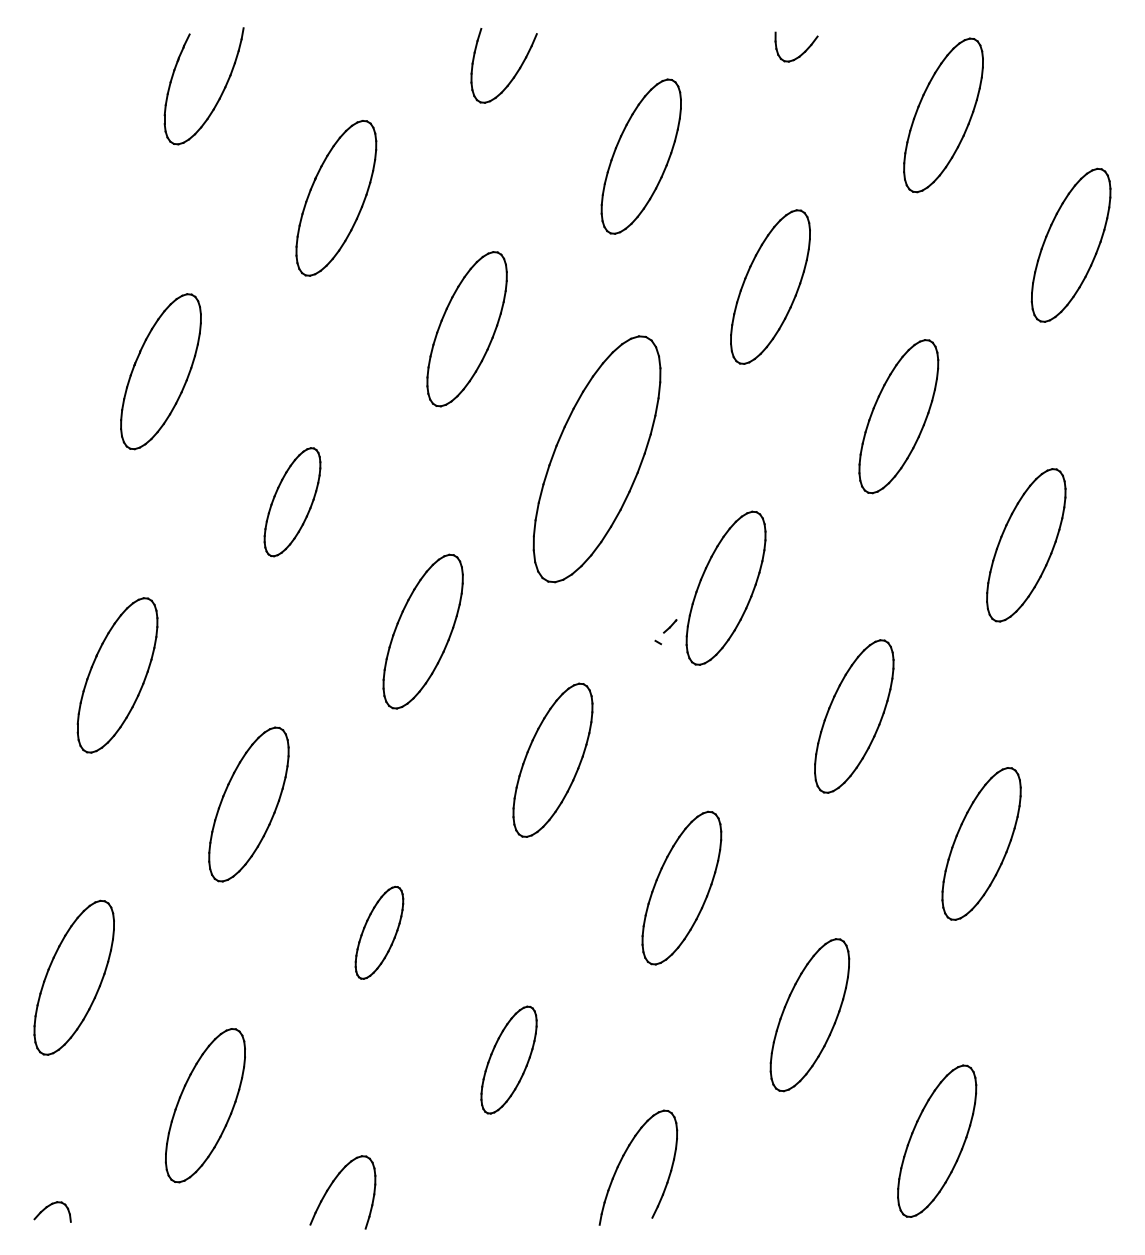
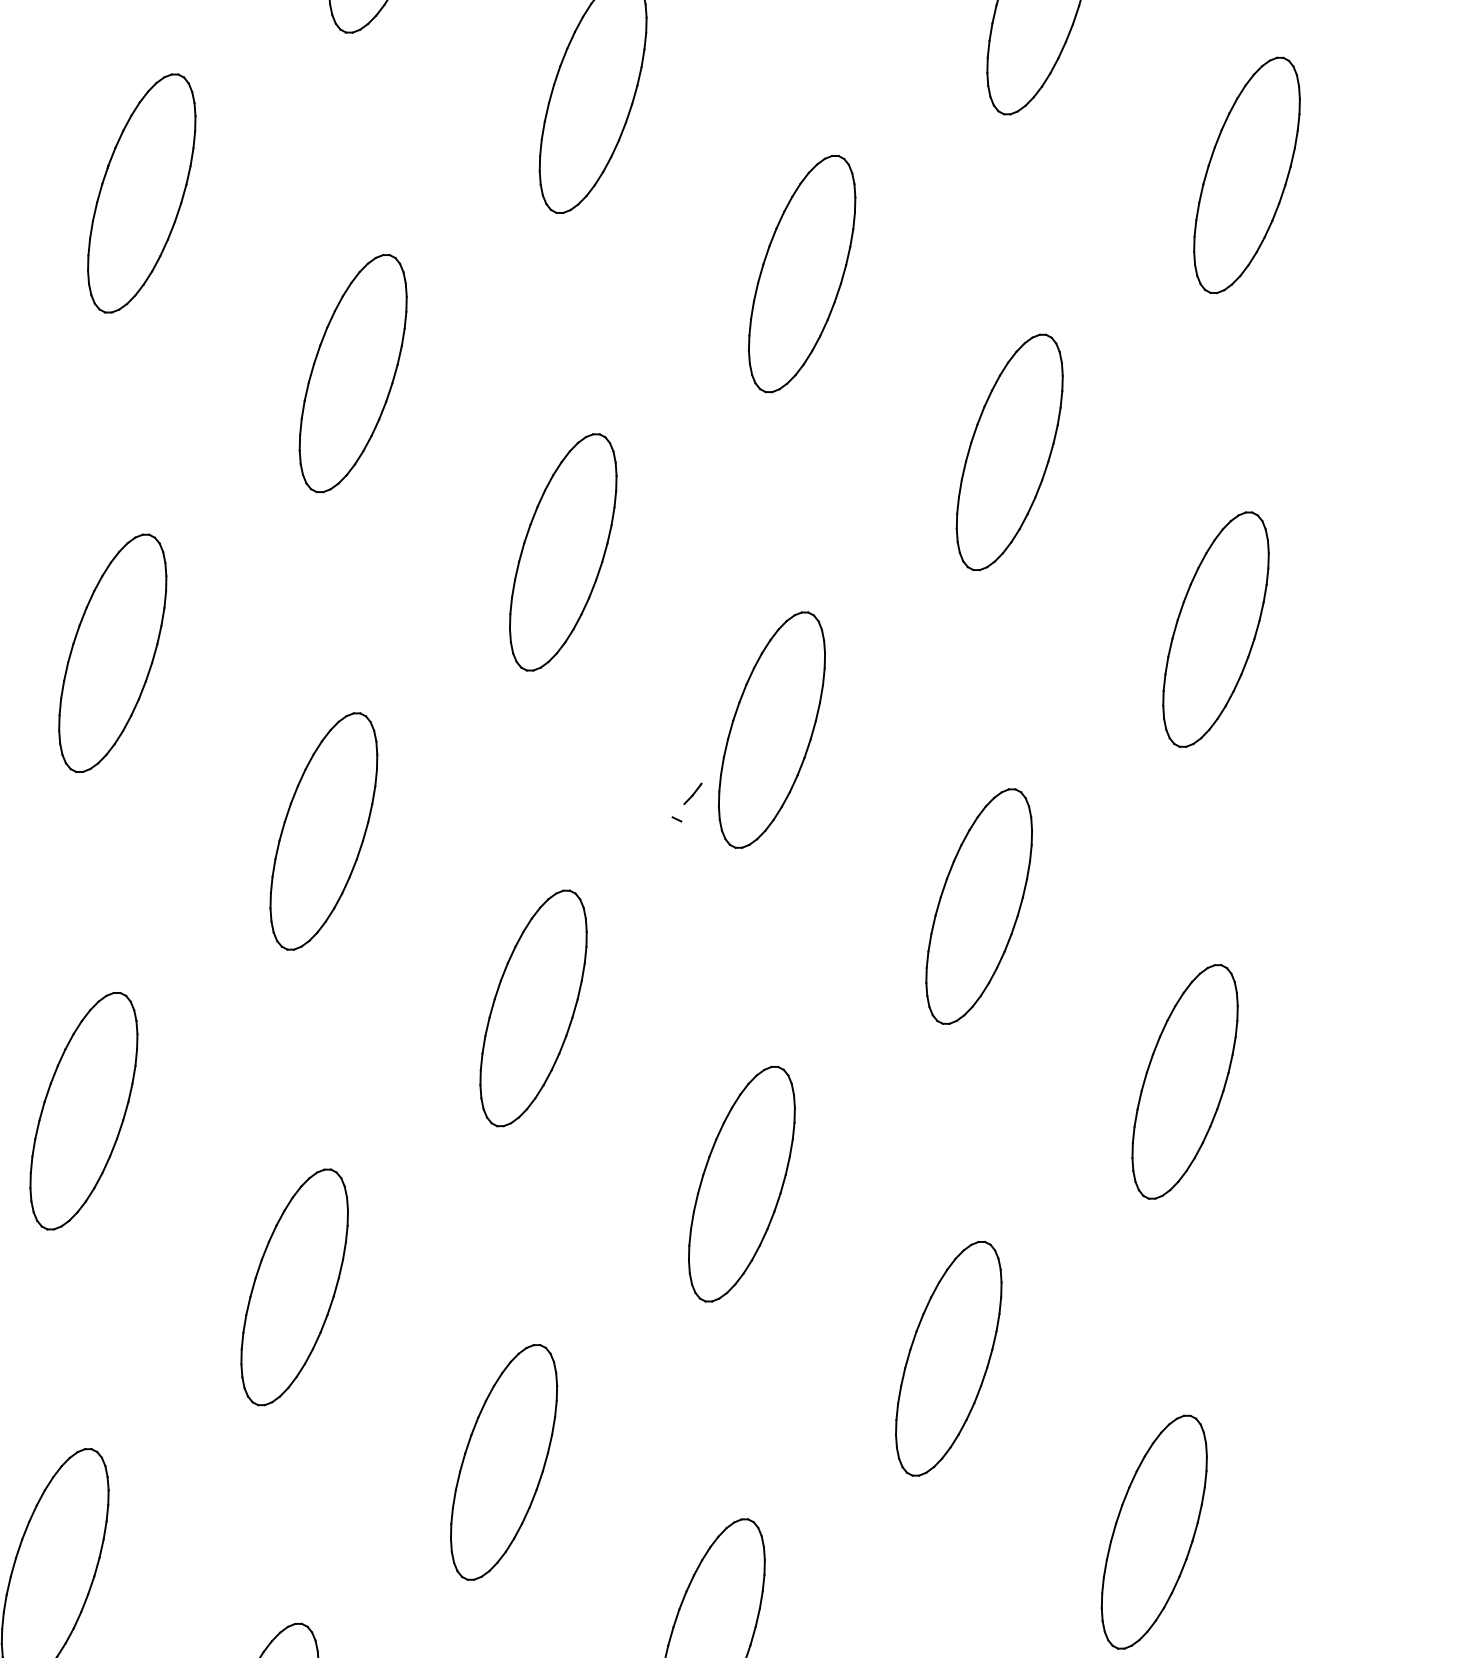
part: (596, 458) -> (562, 551), size x0.62
part: (292, 502) -> (112, 653), size x1.43
part: (379, 932) -> (294, 1286), size x1.67
part: (508, 1059) -> (503, 1461), size x1.43

